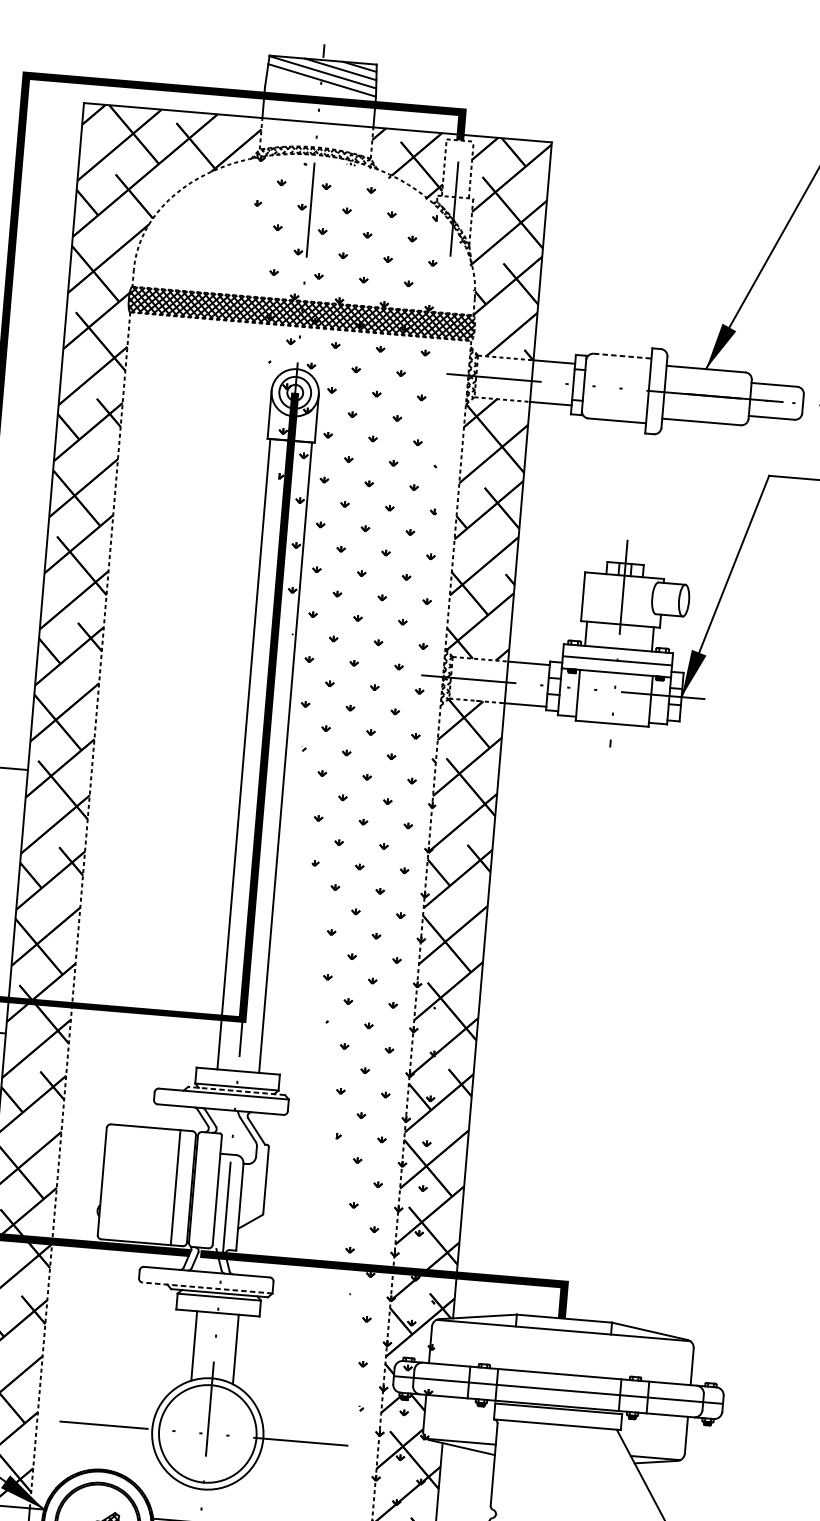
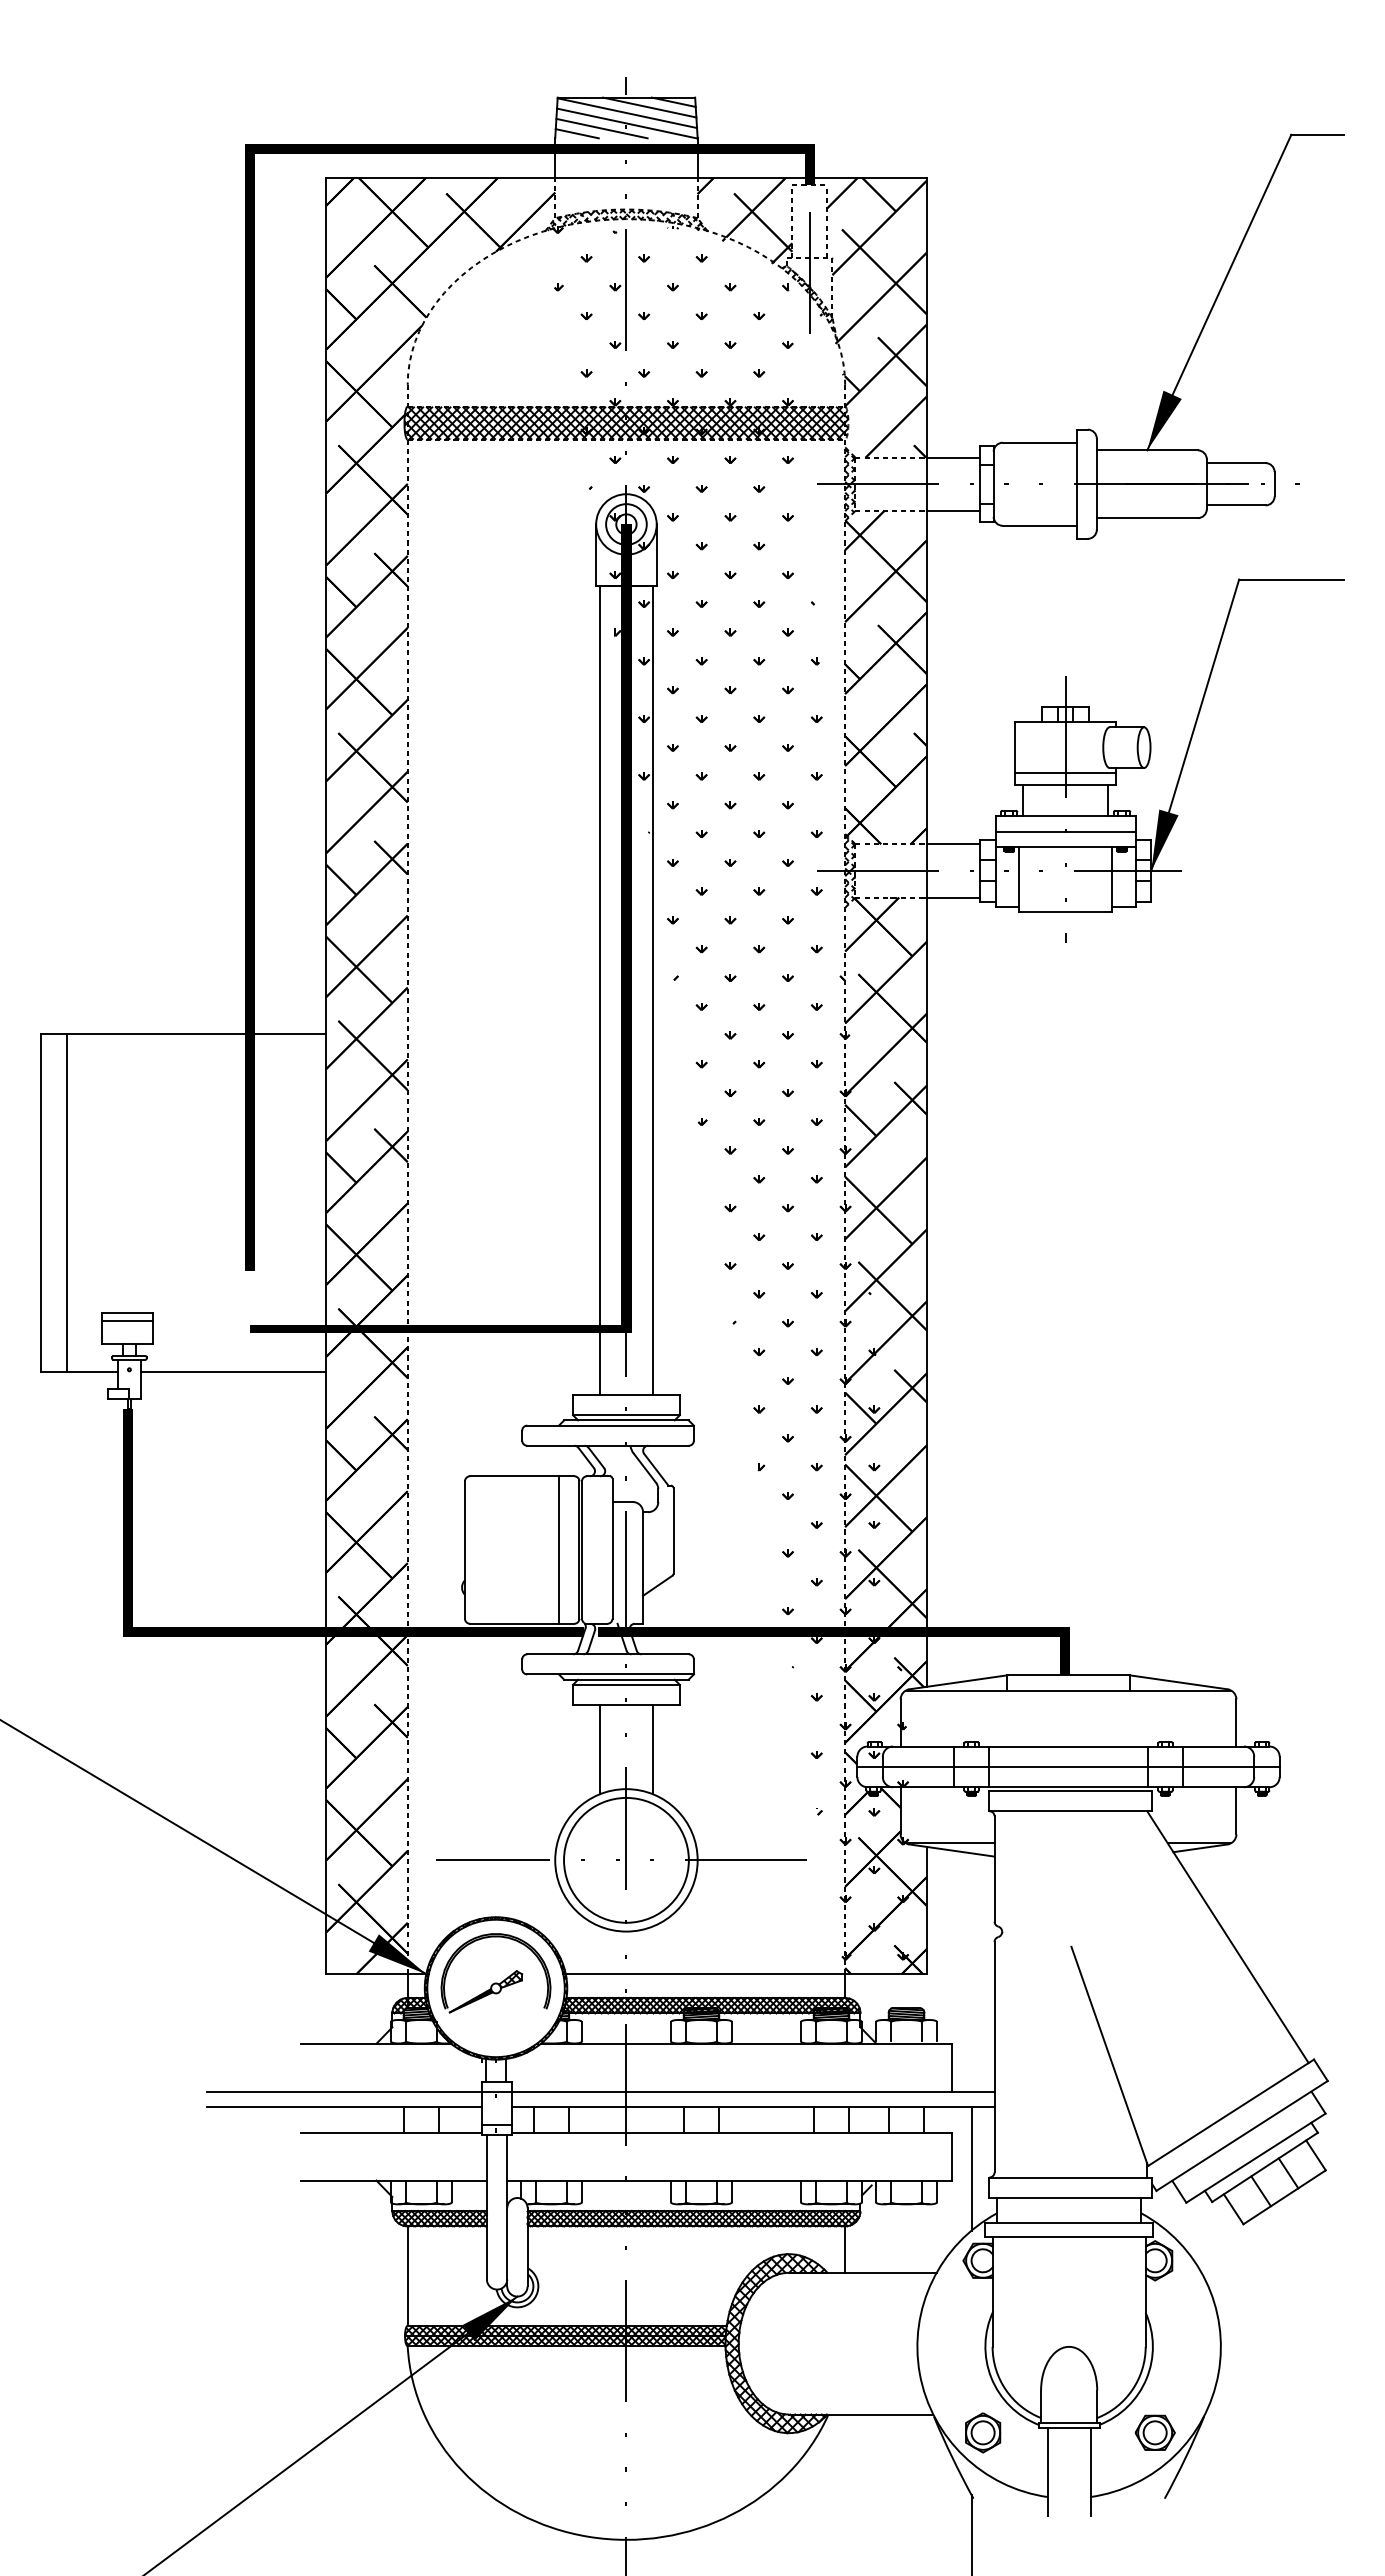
line: (301, 82) -> (601, 128), added
line: (281, 84) -> (576, 133), added
line: (623, 356) -> (1040, 442), dashed -> solid
line: (621, 615) -> (1065, 773), added
line: (235, 1091) -> (625, 1420), dashed -> solid
line: (207, 1288) -> (610, 1674), dashed -> solid

